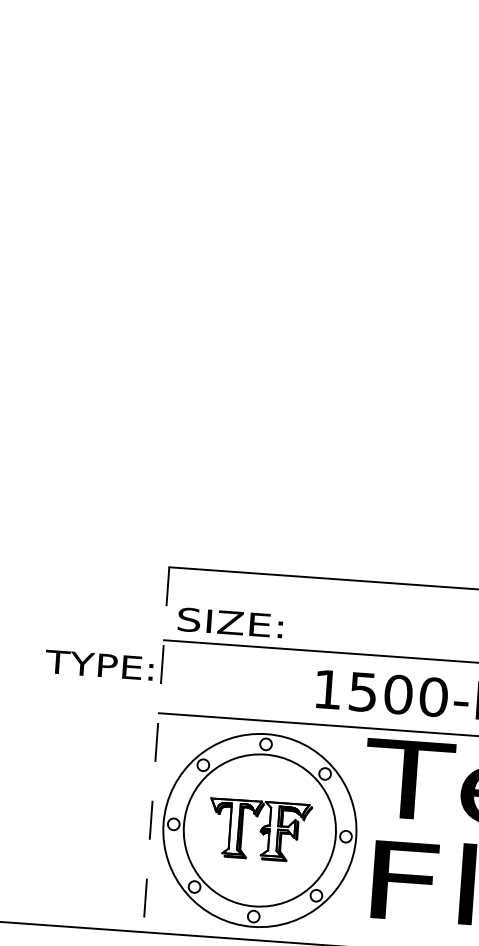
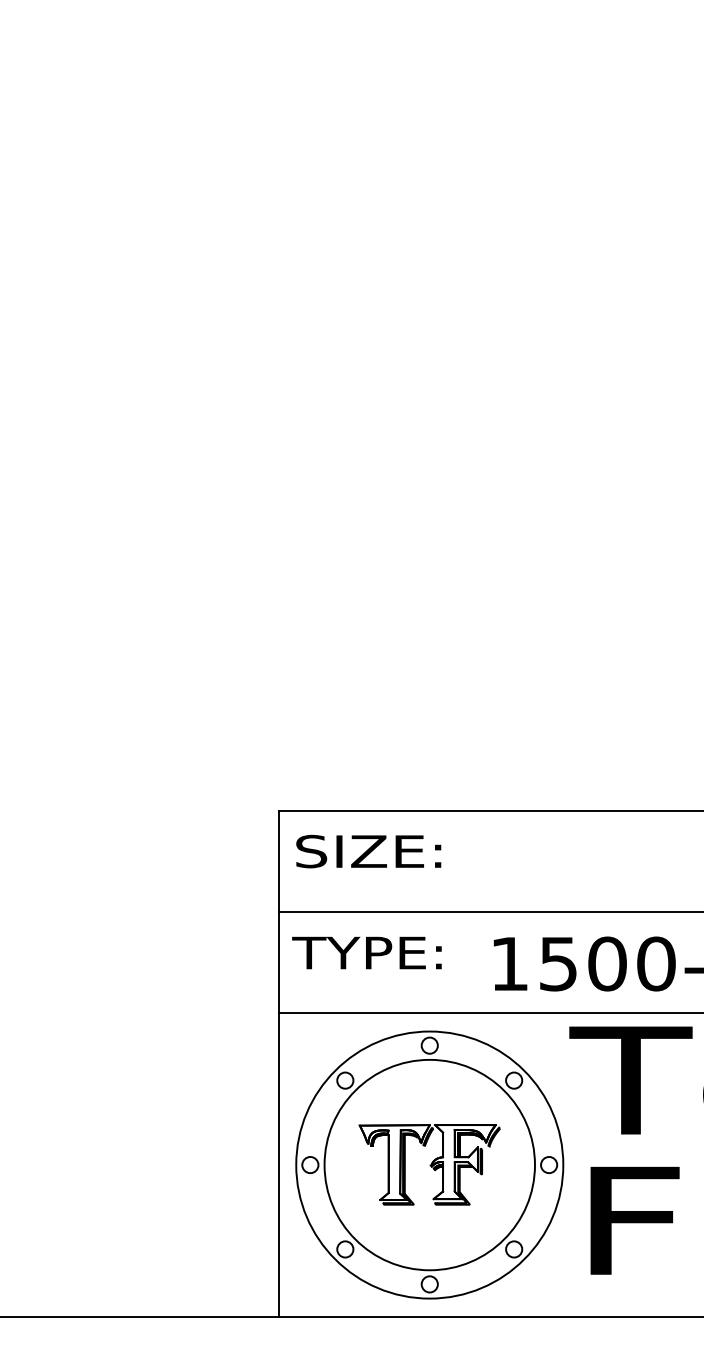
text: (230, 622) -> (368, 851), moved
text: (98, 664) -> (366, 952), moved
line: (156, 749) -> (278, 1063), dashed -> solid

